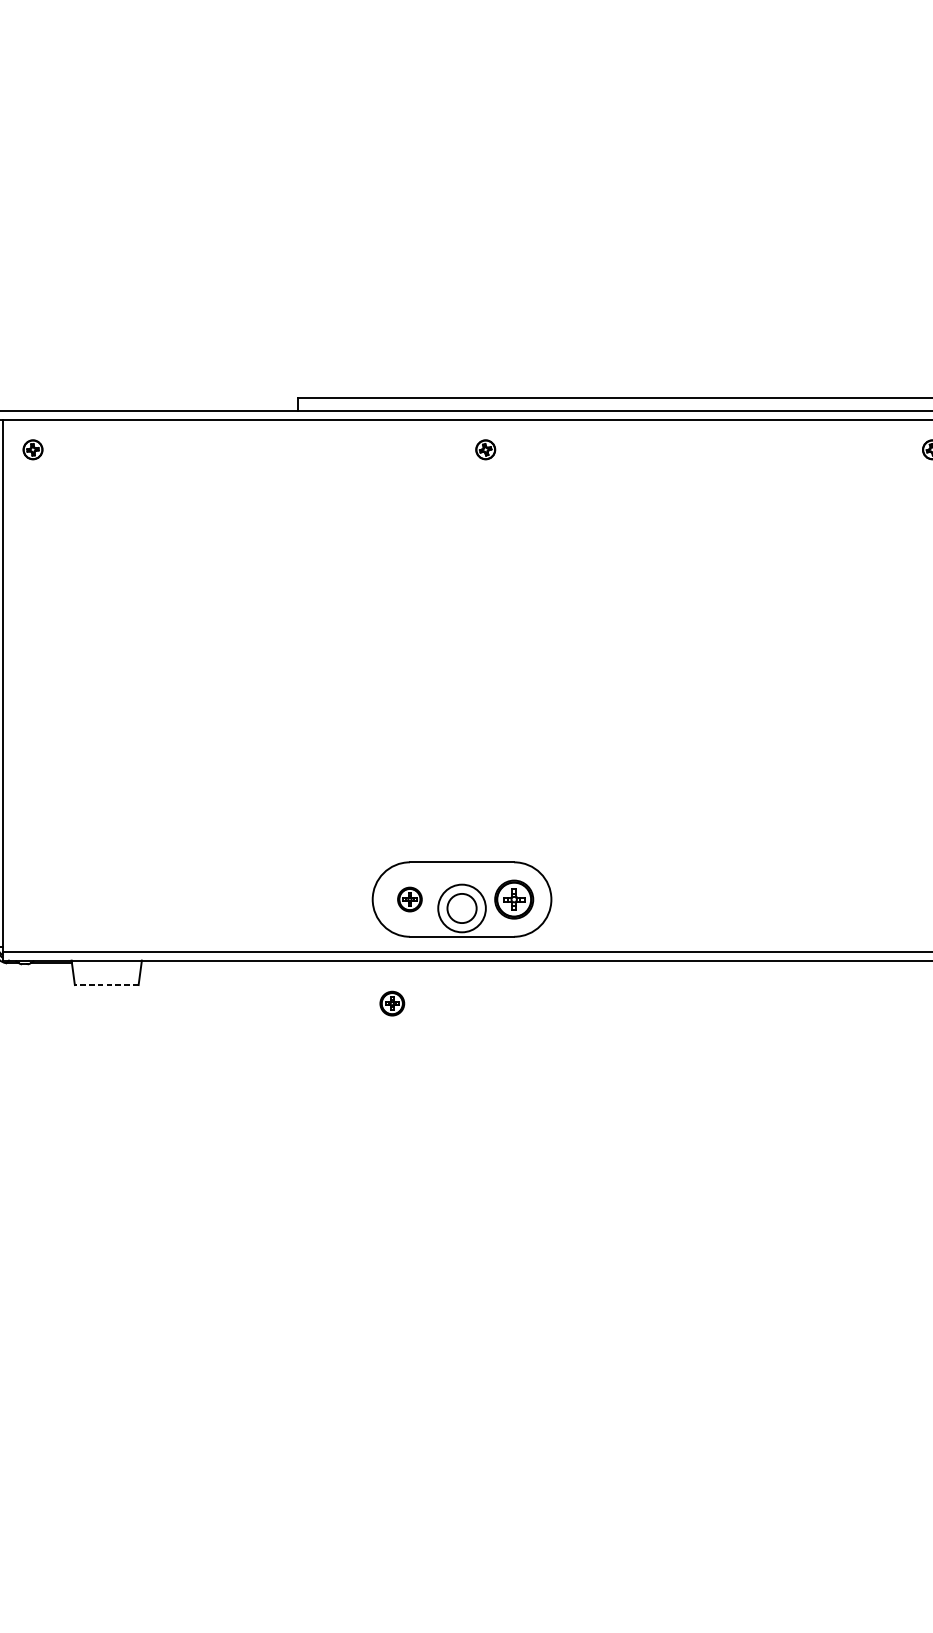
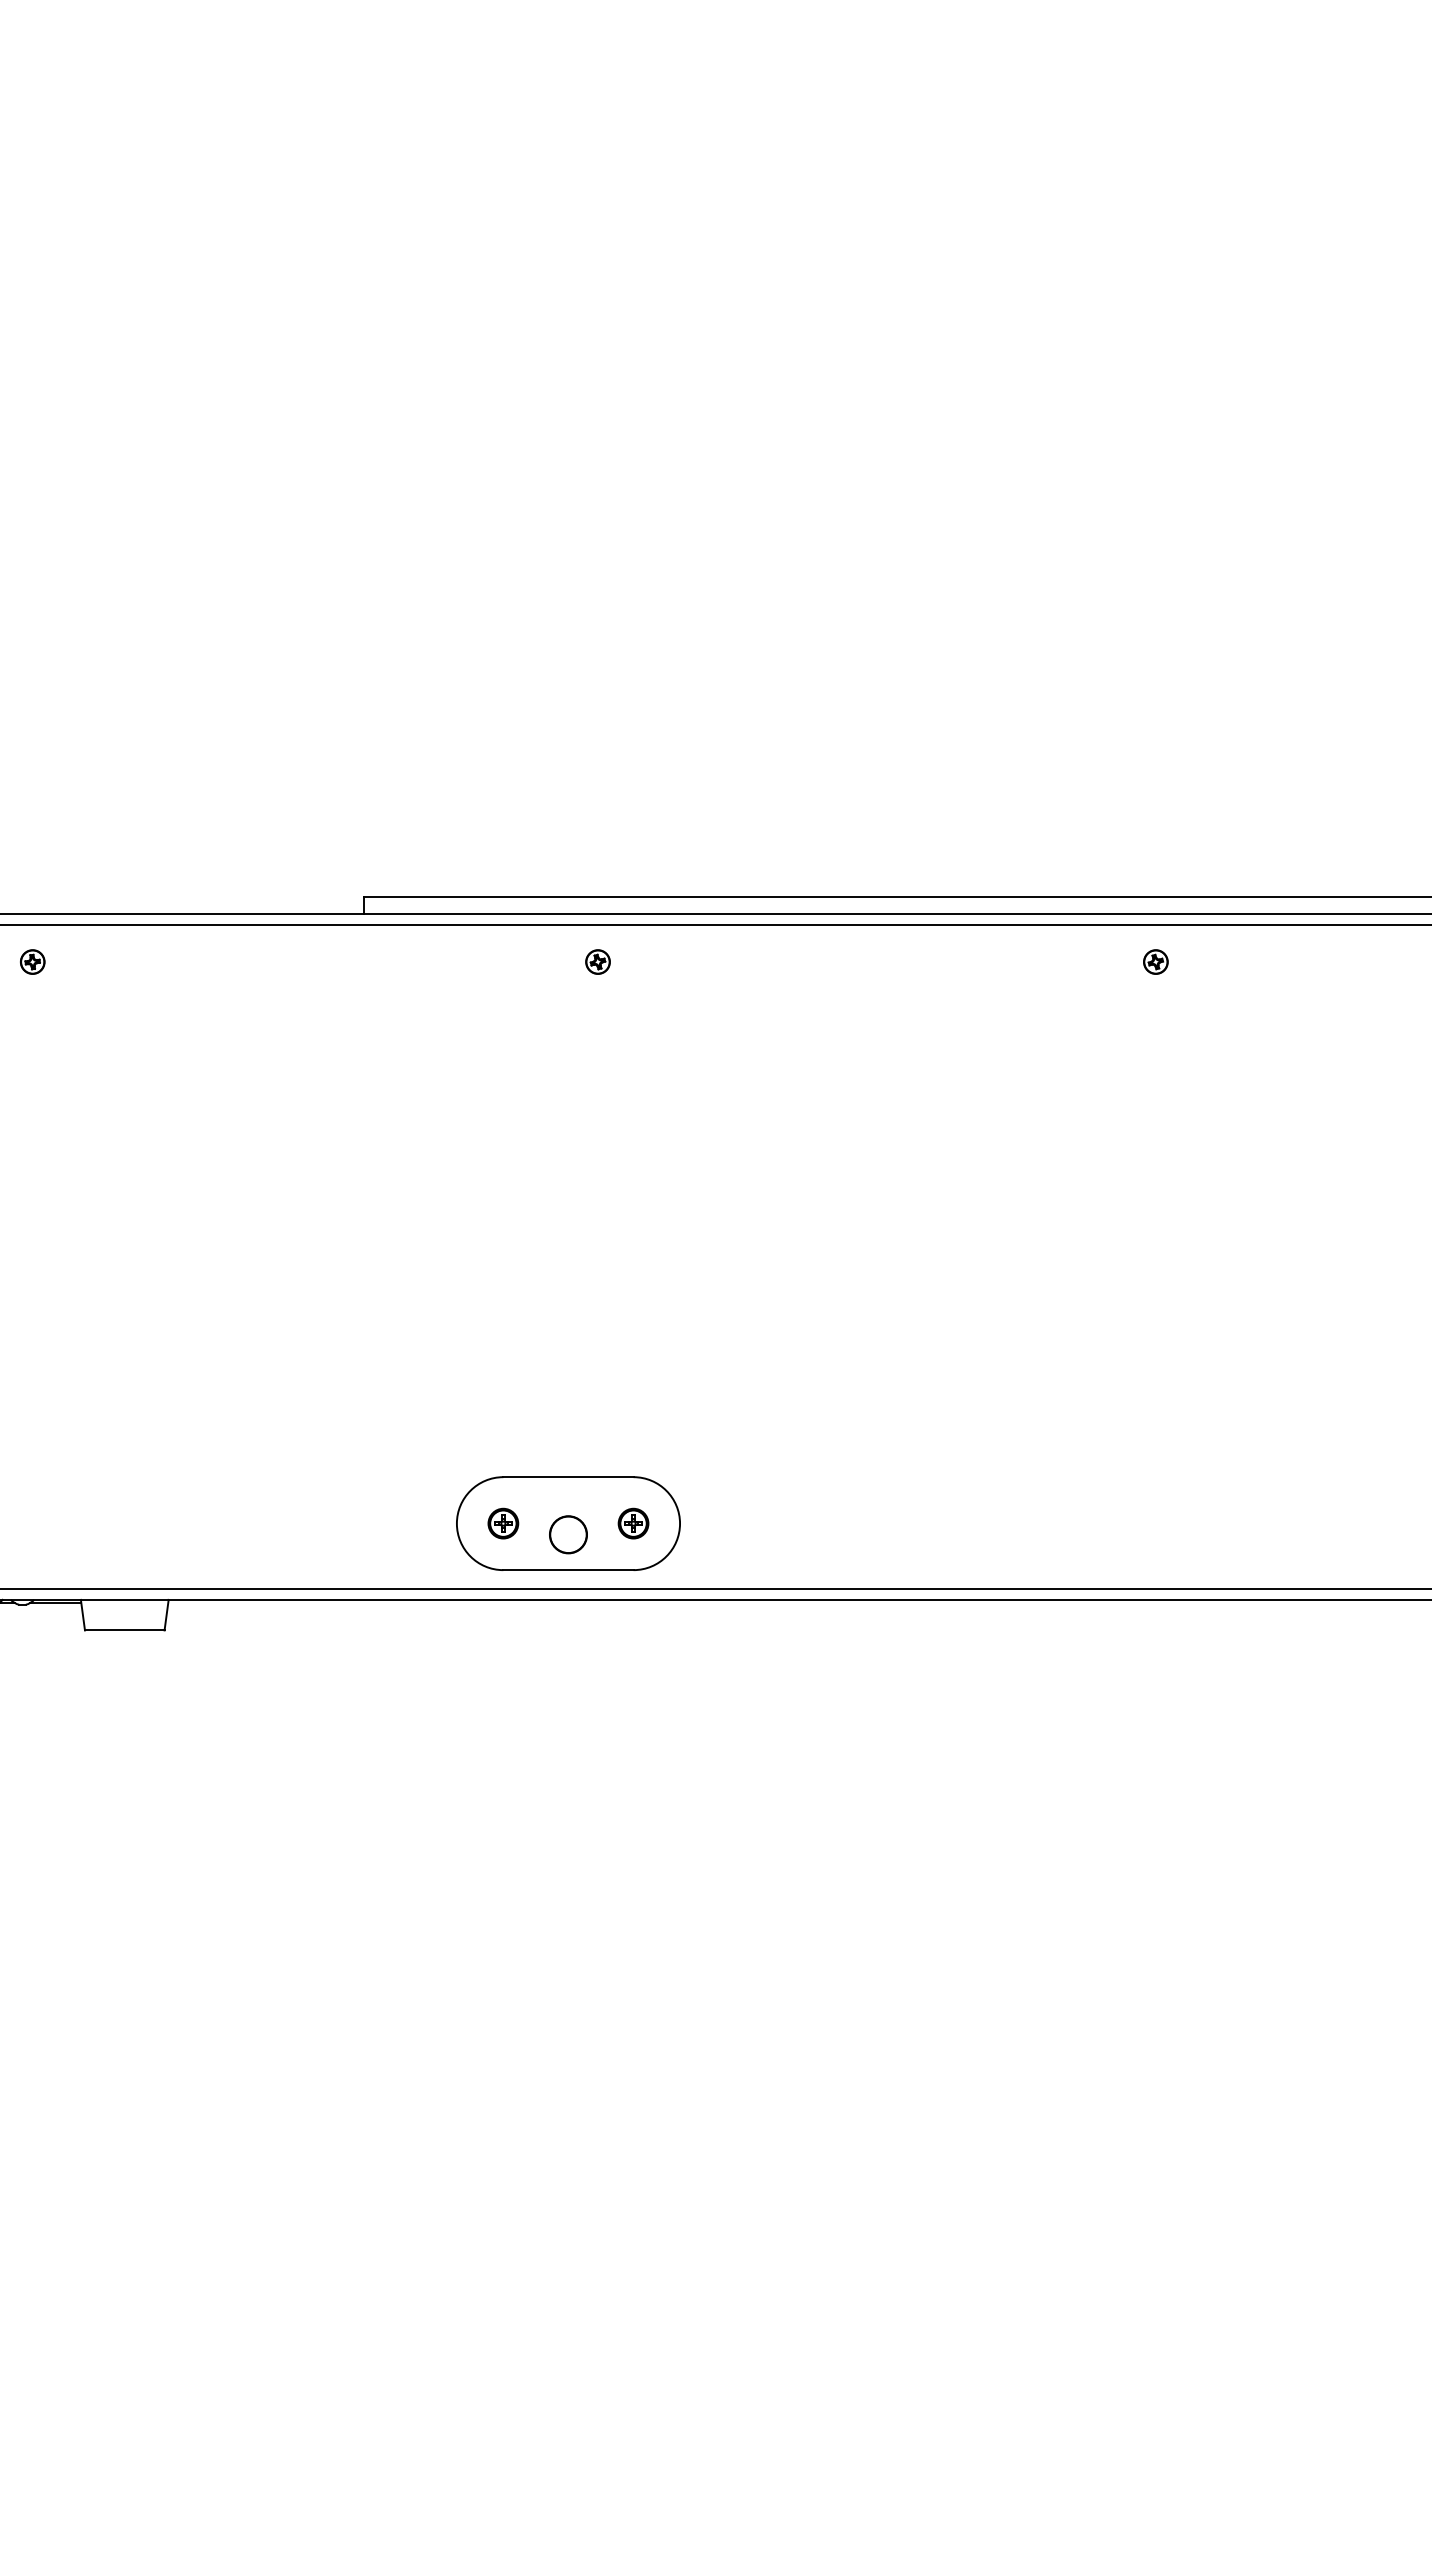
part: (514, 899) -> (633, 1523), size x0.62
circle: (462, 908) -> (568, 1534), size x0.62
line: (106, 985) -> (124, 1630), dashed -> solid
part: (392, 1003) -> (481, 1653), removed

